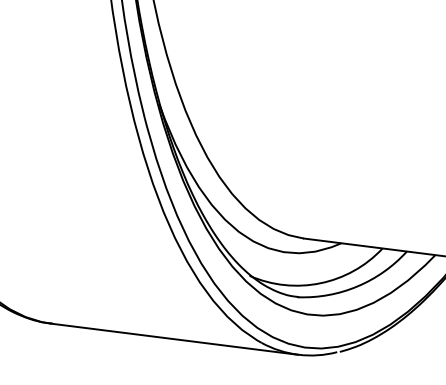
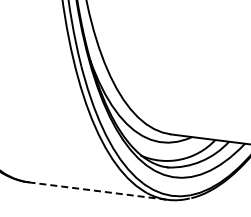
line: (175, 339) -> (98, 191), solid -> dashed

